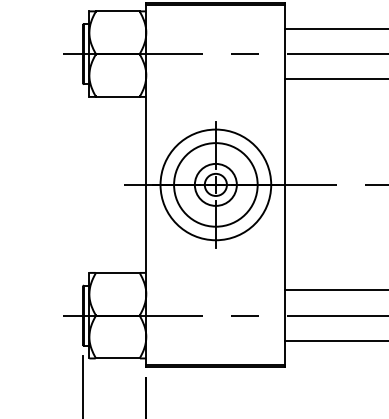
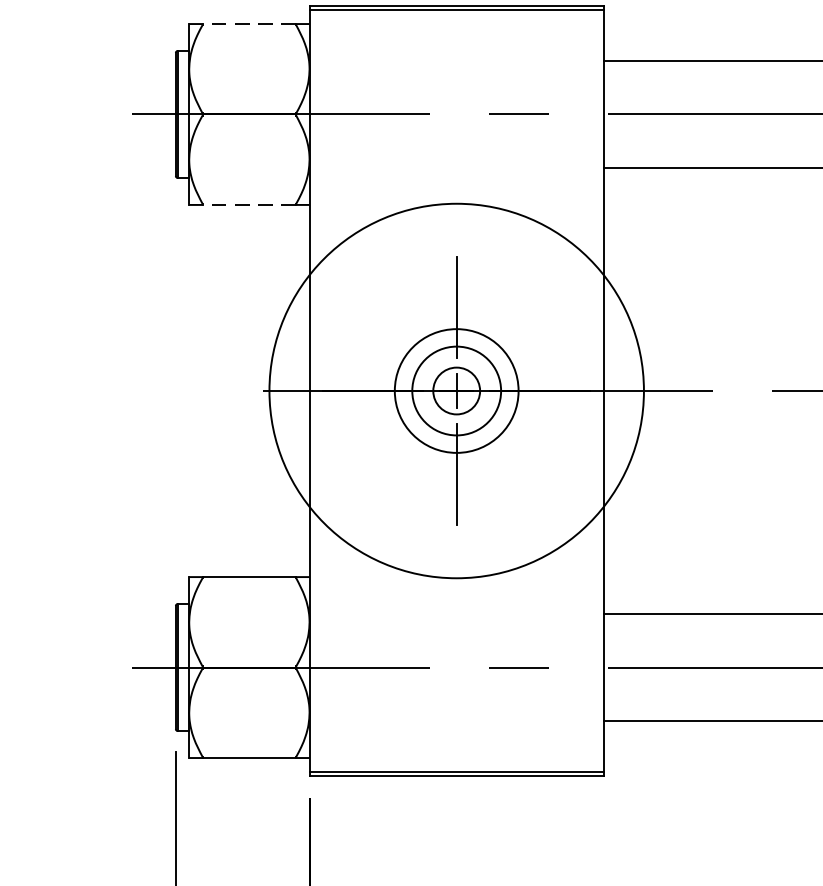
line: (117, 11) -> (248, 24), solid -> dashed
line: (117, 96) -> (248, 204), solid -> dashed
circle: (215, 184) -> (455, 390), size x0.7
circle: (215, 184) -> (455, 390), size x1.6

